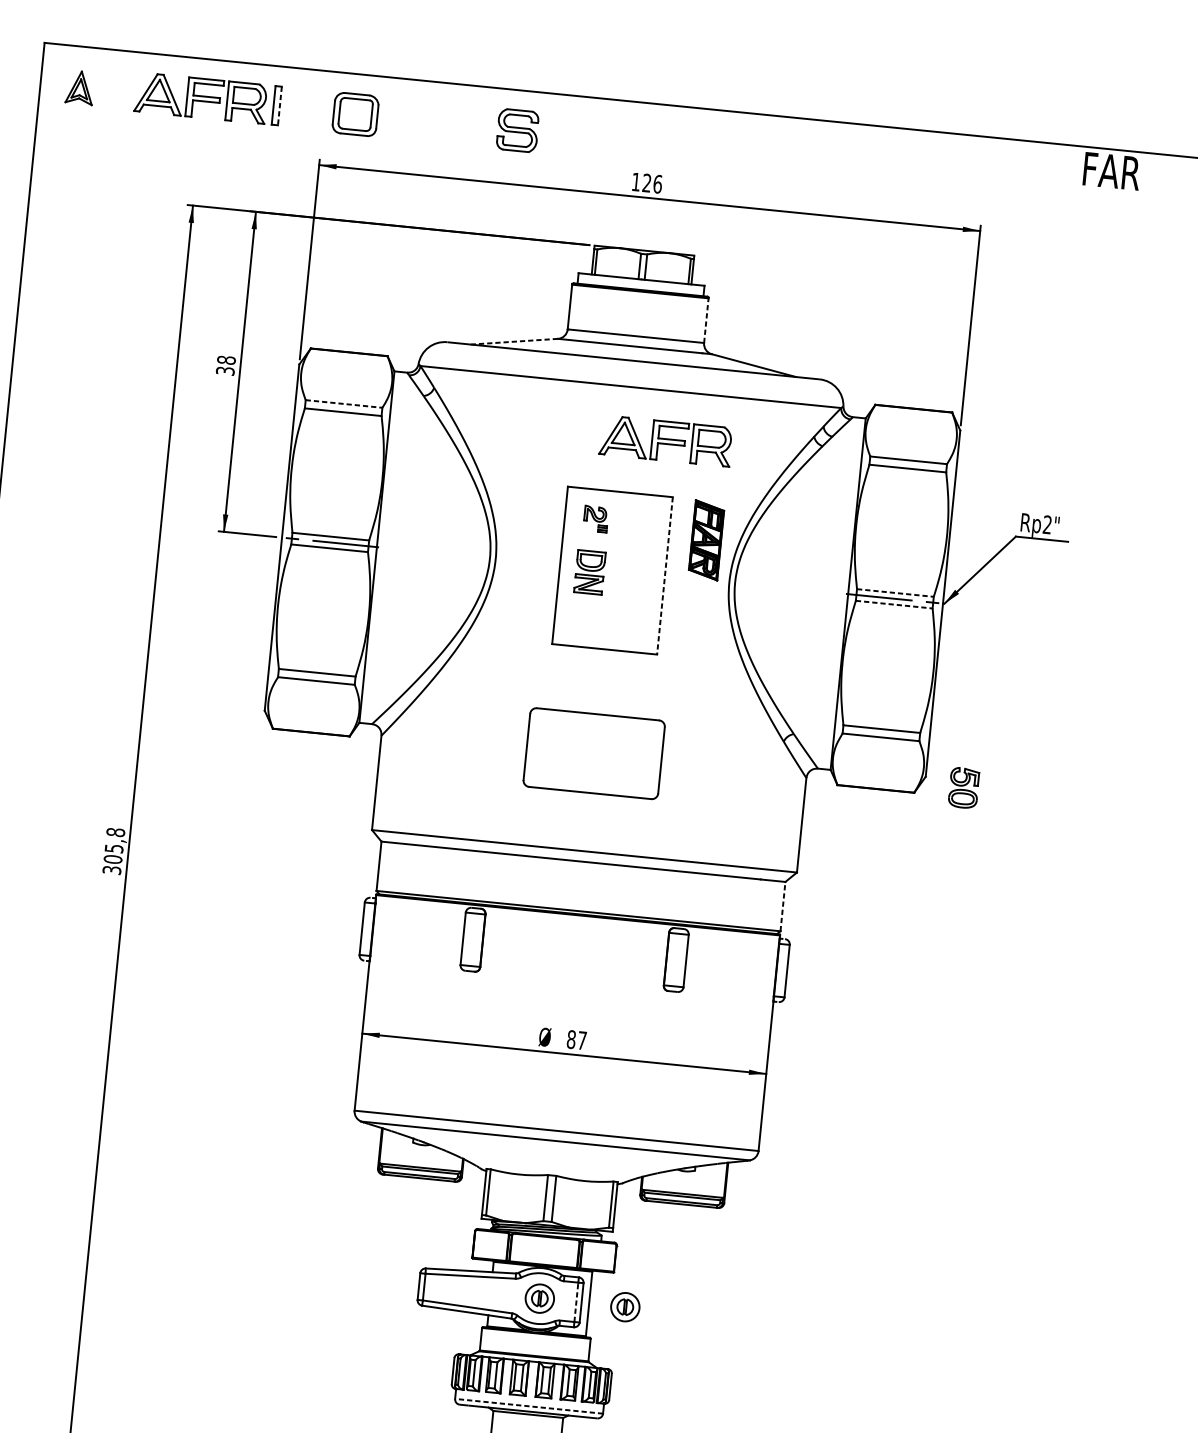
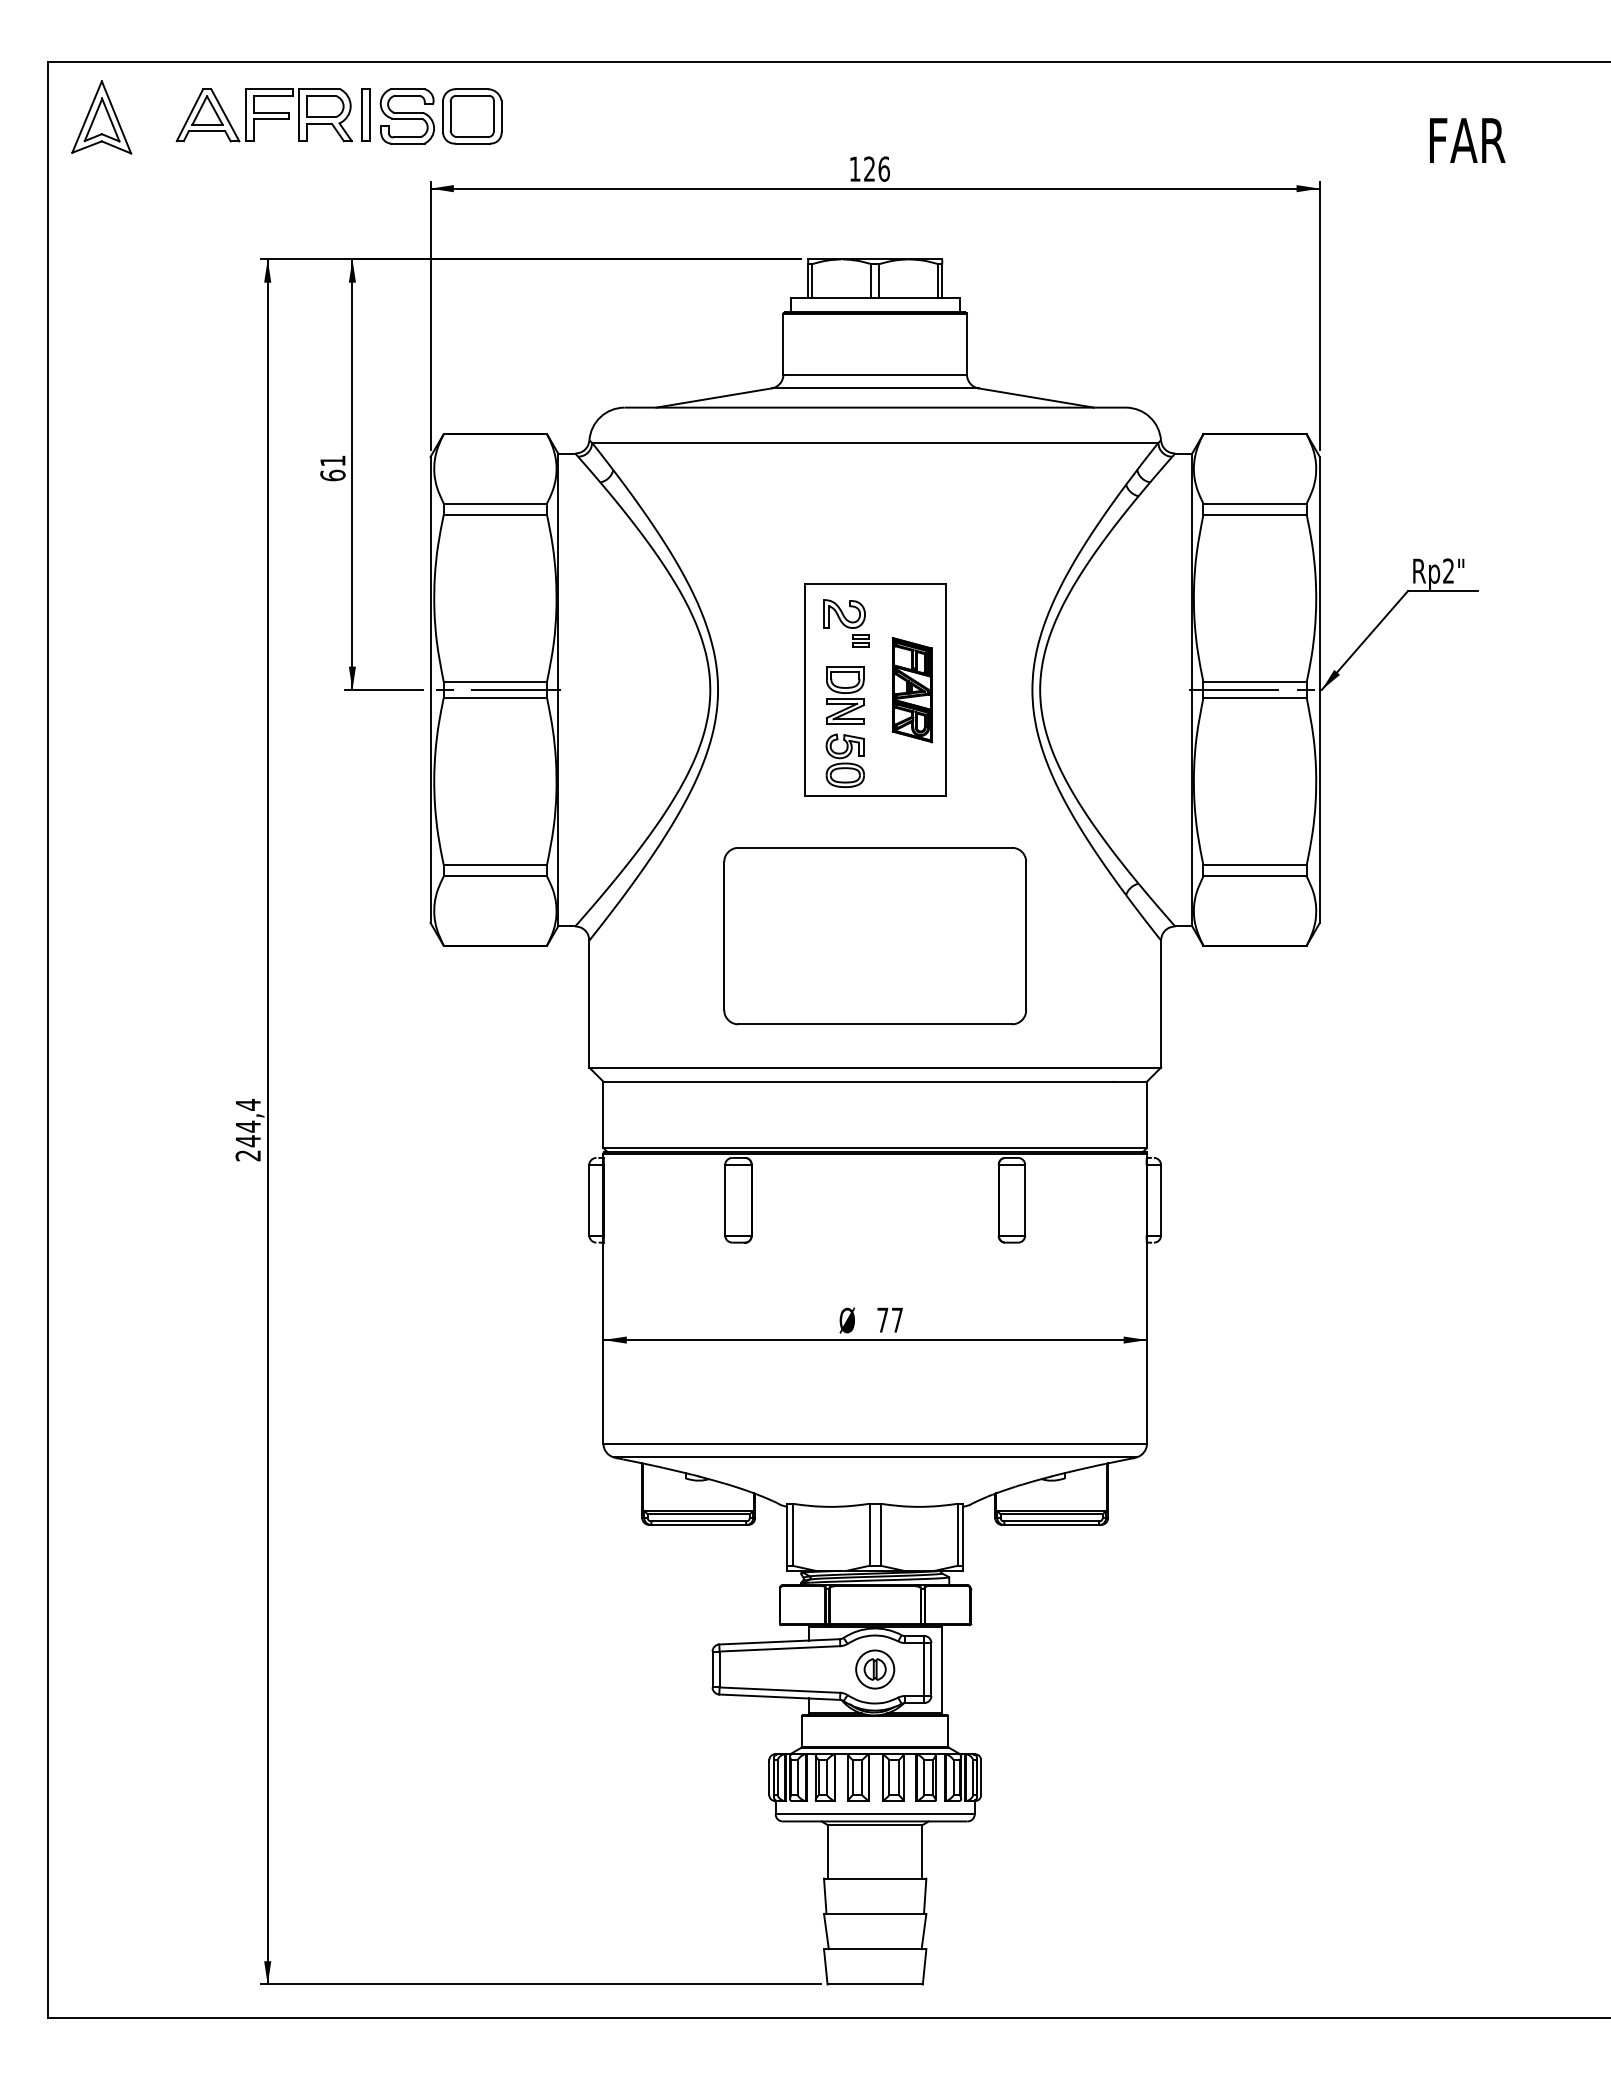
part: (79, 87) -> (101, 117), size x1.67
line: (280, 106) -> (370, 115), dashed -> solid
part: (517, 130) -> (406, 116), moved
text: (1111, 171) -> (1467, 140), moved
line: (706, 319) -> (966, 343), dashed -> solid
line: (513, 342) -> (713, 398), dashed -> solid
text: (225, 365) -> (332, 468), 38 -> 61
line: (344, 403) -> (495, 503), dashed -> solid
part: (665, 441) -> (928, 510), removed
part: (596, 519) -> (846, 623), size x1.43
part: (705, 540) -> (911, 690), moved
line: (664, 575) -> (945, 689), dashed -> solid
line: (895, 593) -> (1255, 682), dashed -> solid
line: (894, 604) -> (1255, 697), dashed -> solid
part: (593, 753) -> (874, 936), size x1.67
part: (963, 787) -> (844, 760), moved
text: (113, 850) -> (247, 1129), 305,8 -> 244,4
line: (782, 906) -> (1146, 1114), dashed -> solid
text: (571, 1039) -> (882, 1319), 87 -> 77
line: (576, 1302) -> (924, 1669), dashed -> solid
part: (625, 1307) -> (990, 1669), removed
line: (529, 1406) -> (875, 1814), dashed -> solid

